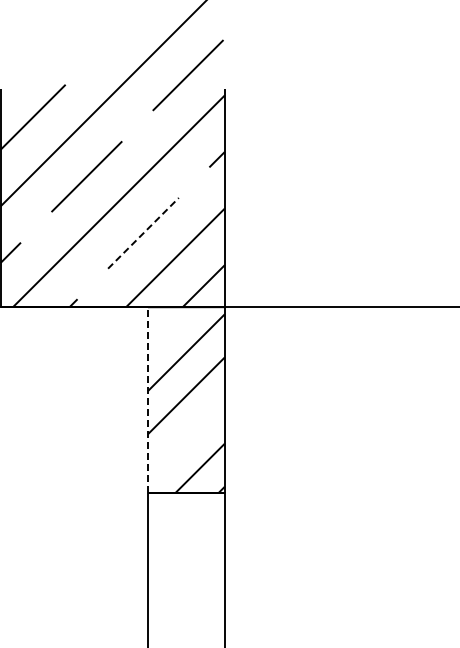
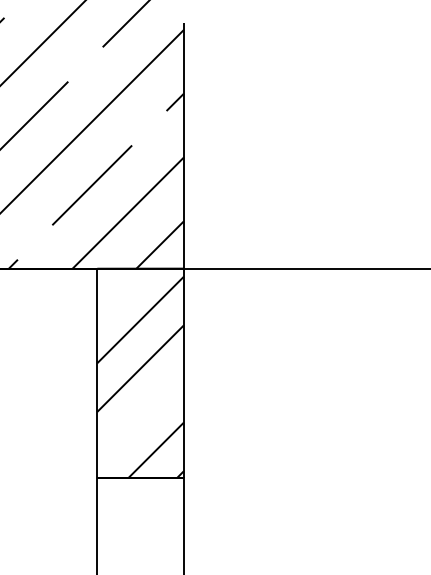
line: (143, 232) -> (92, 184), dashed -> solid
line: (147, 400) -> (96, 373), dashed -> solid

